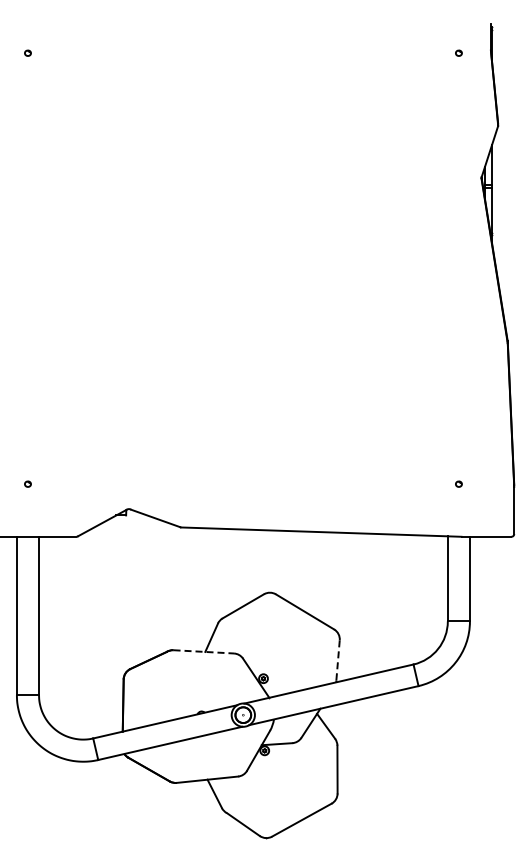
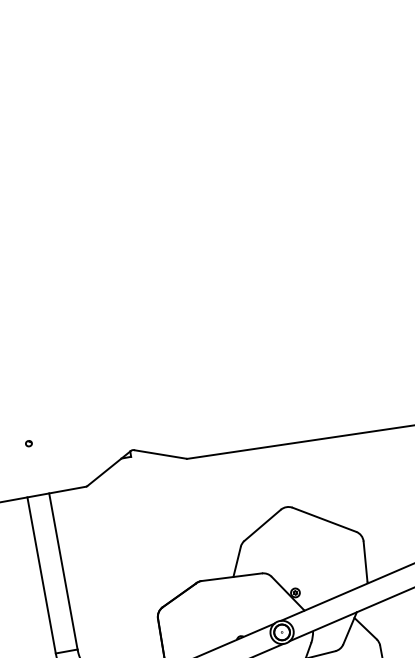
line: (204, 651) -> (232, 576), dashed -> solid
line: (338, 660) -> (365, 561), dashed -> solid

